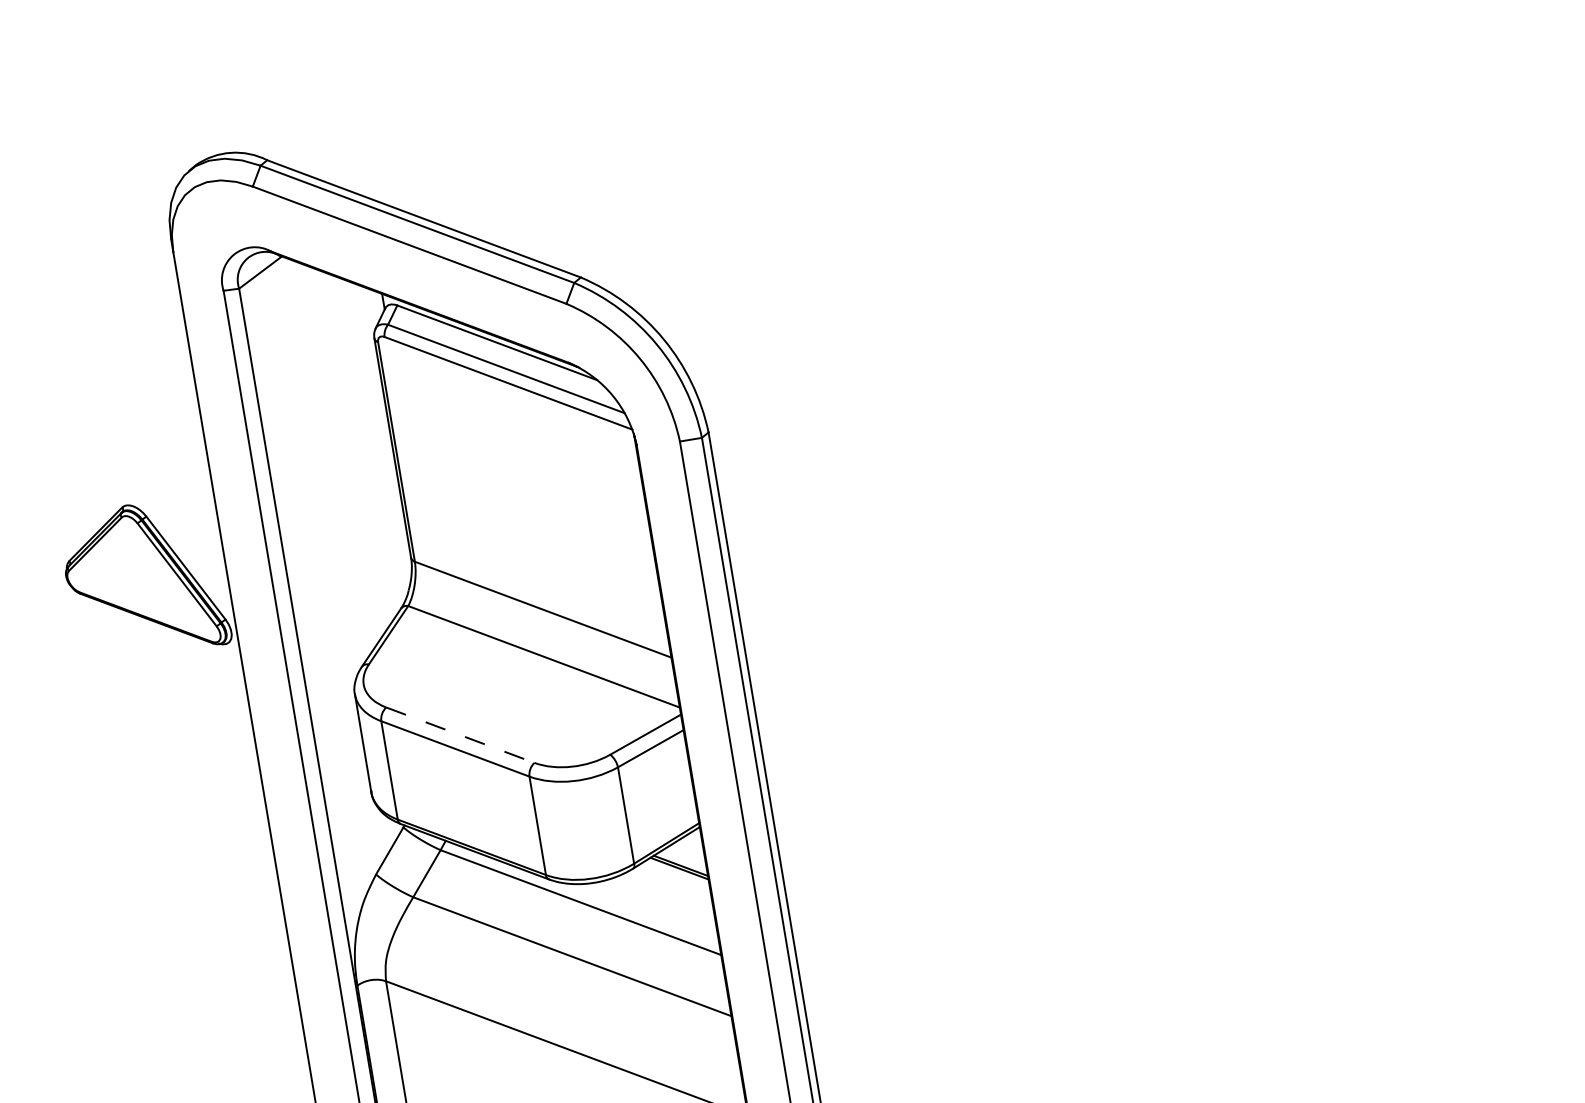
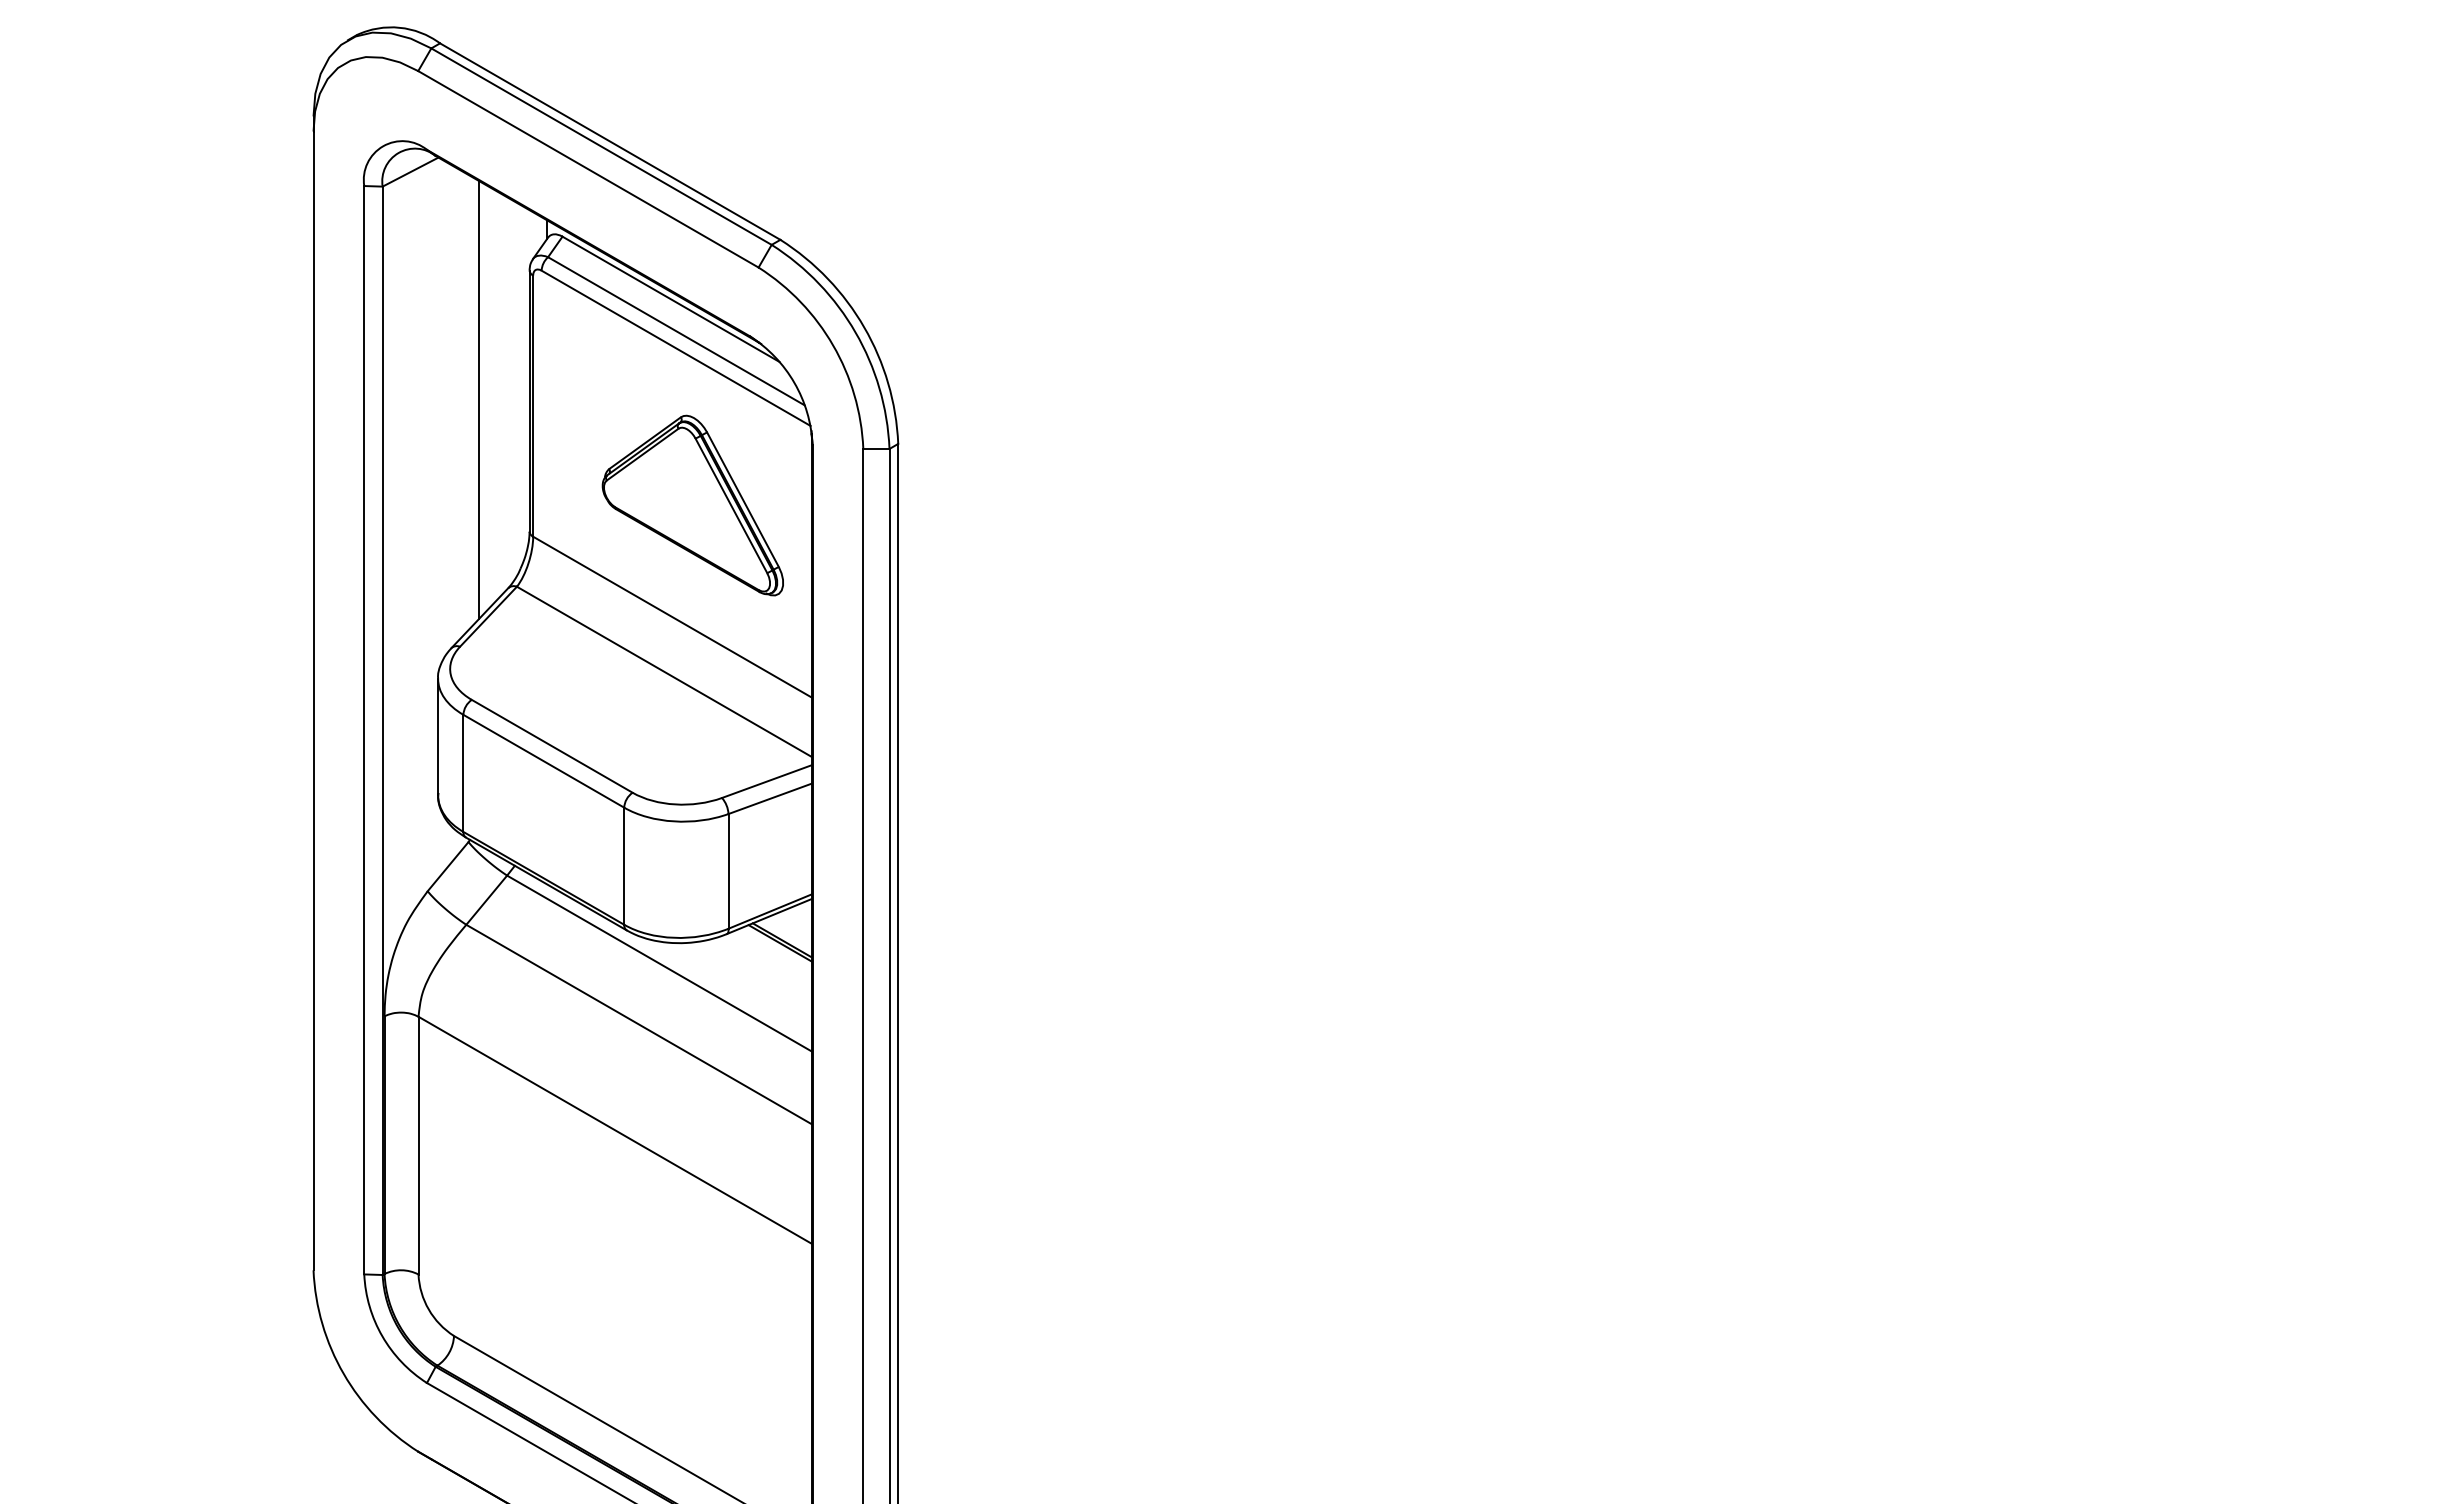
line: (350, 453) -> (479, 399), added
part: (144, 580) -> (692, 505), moved
line: (460, 735) -> (552, 746), dashed -> solid

